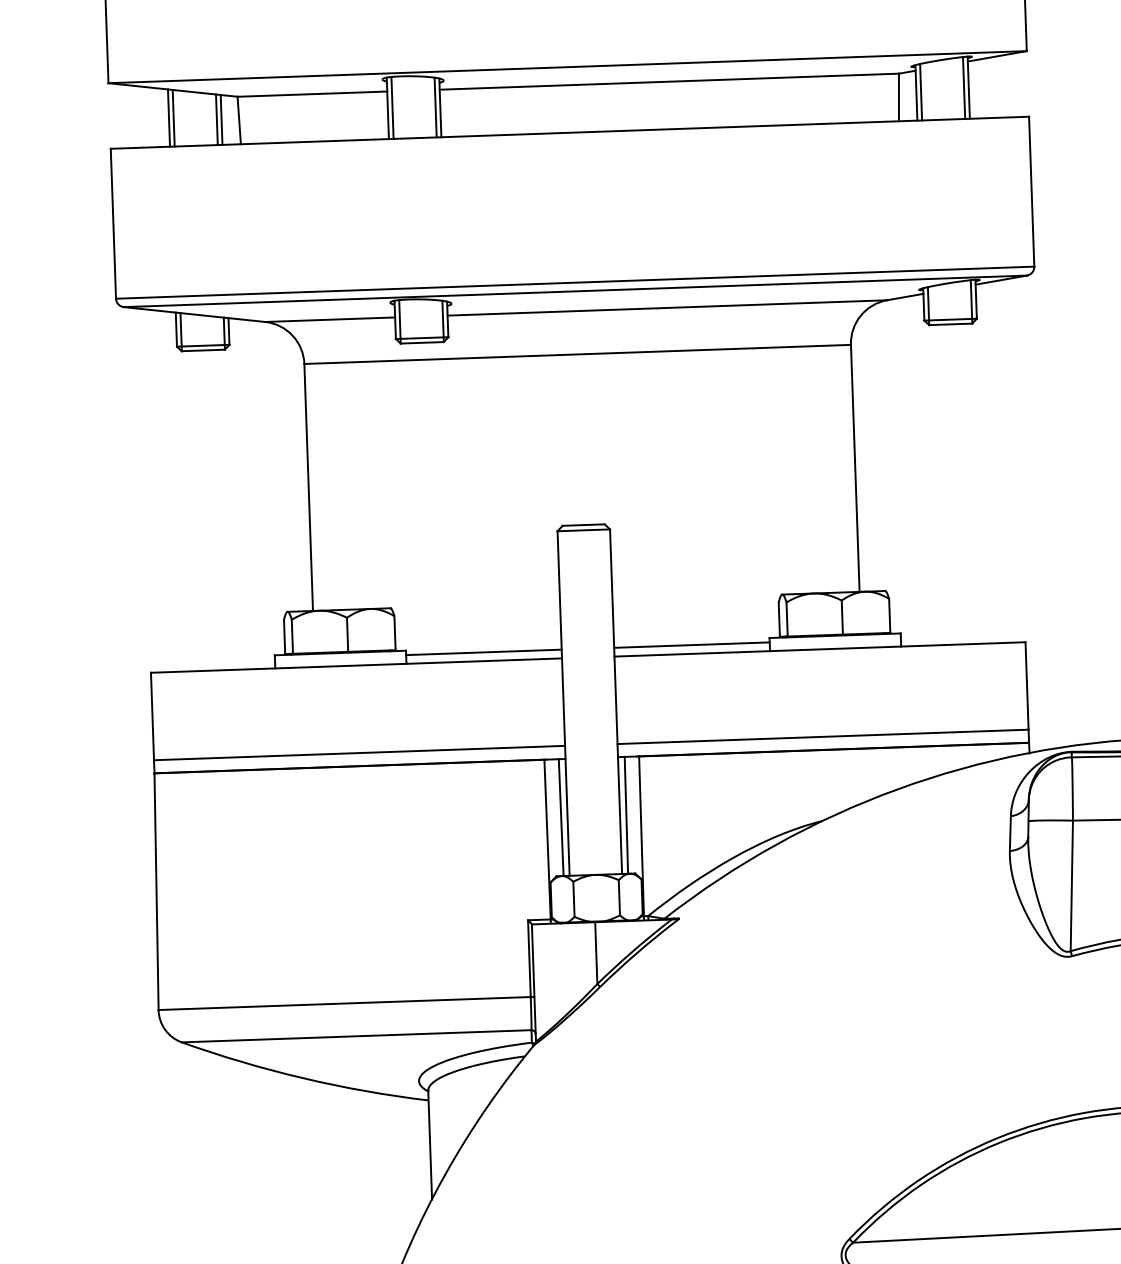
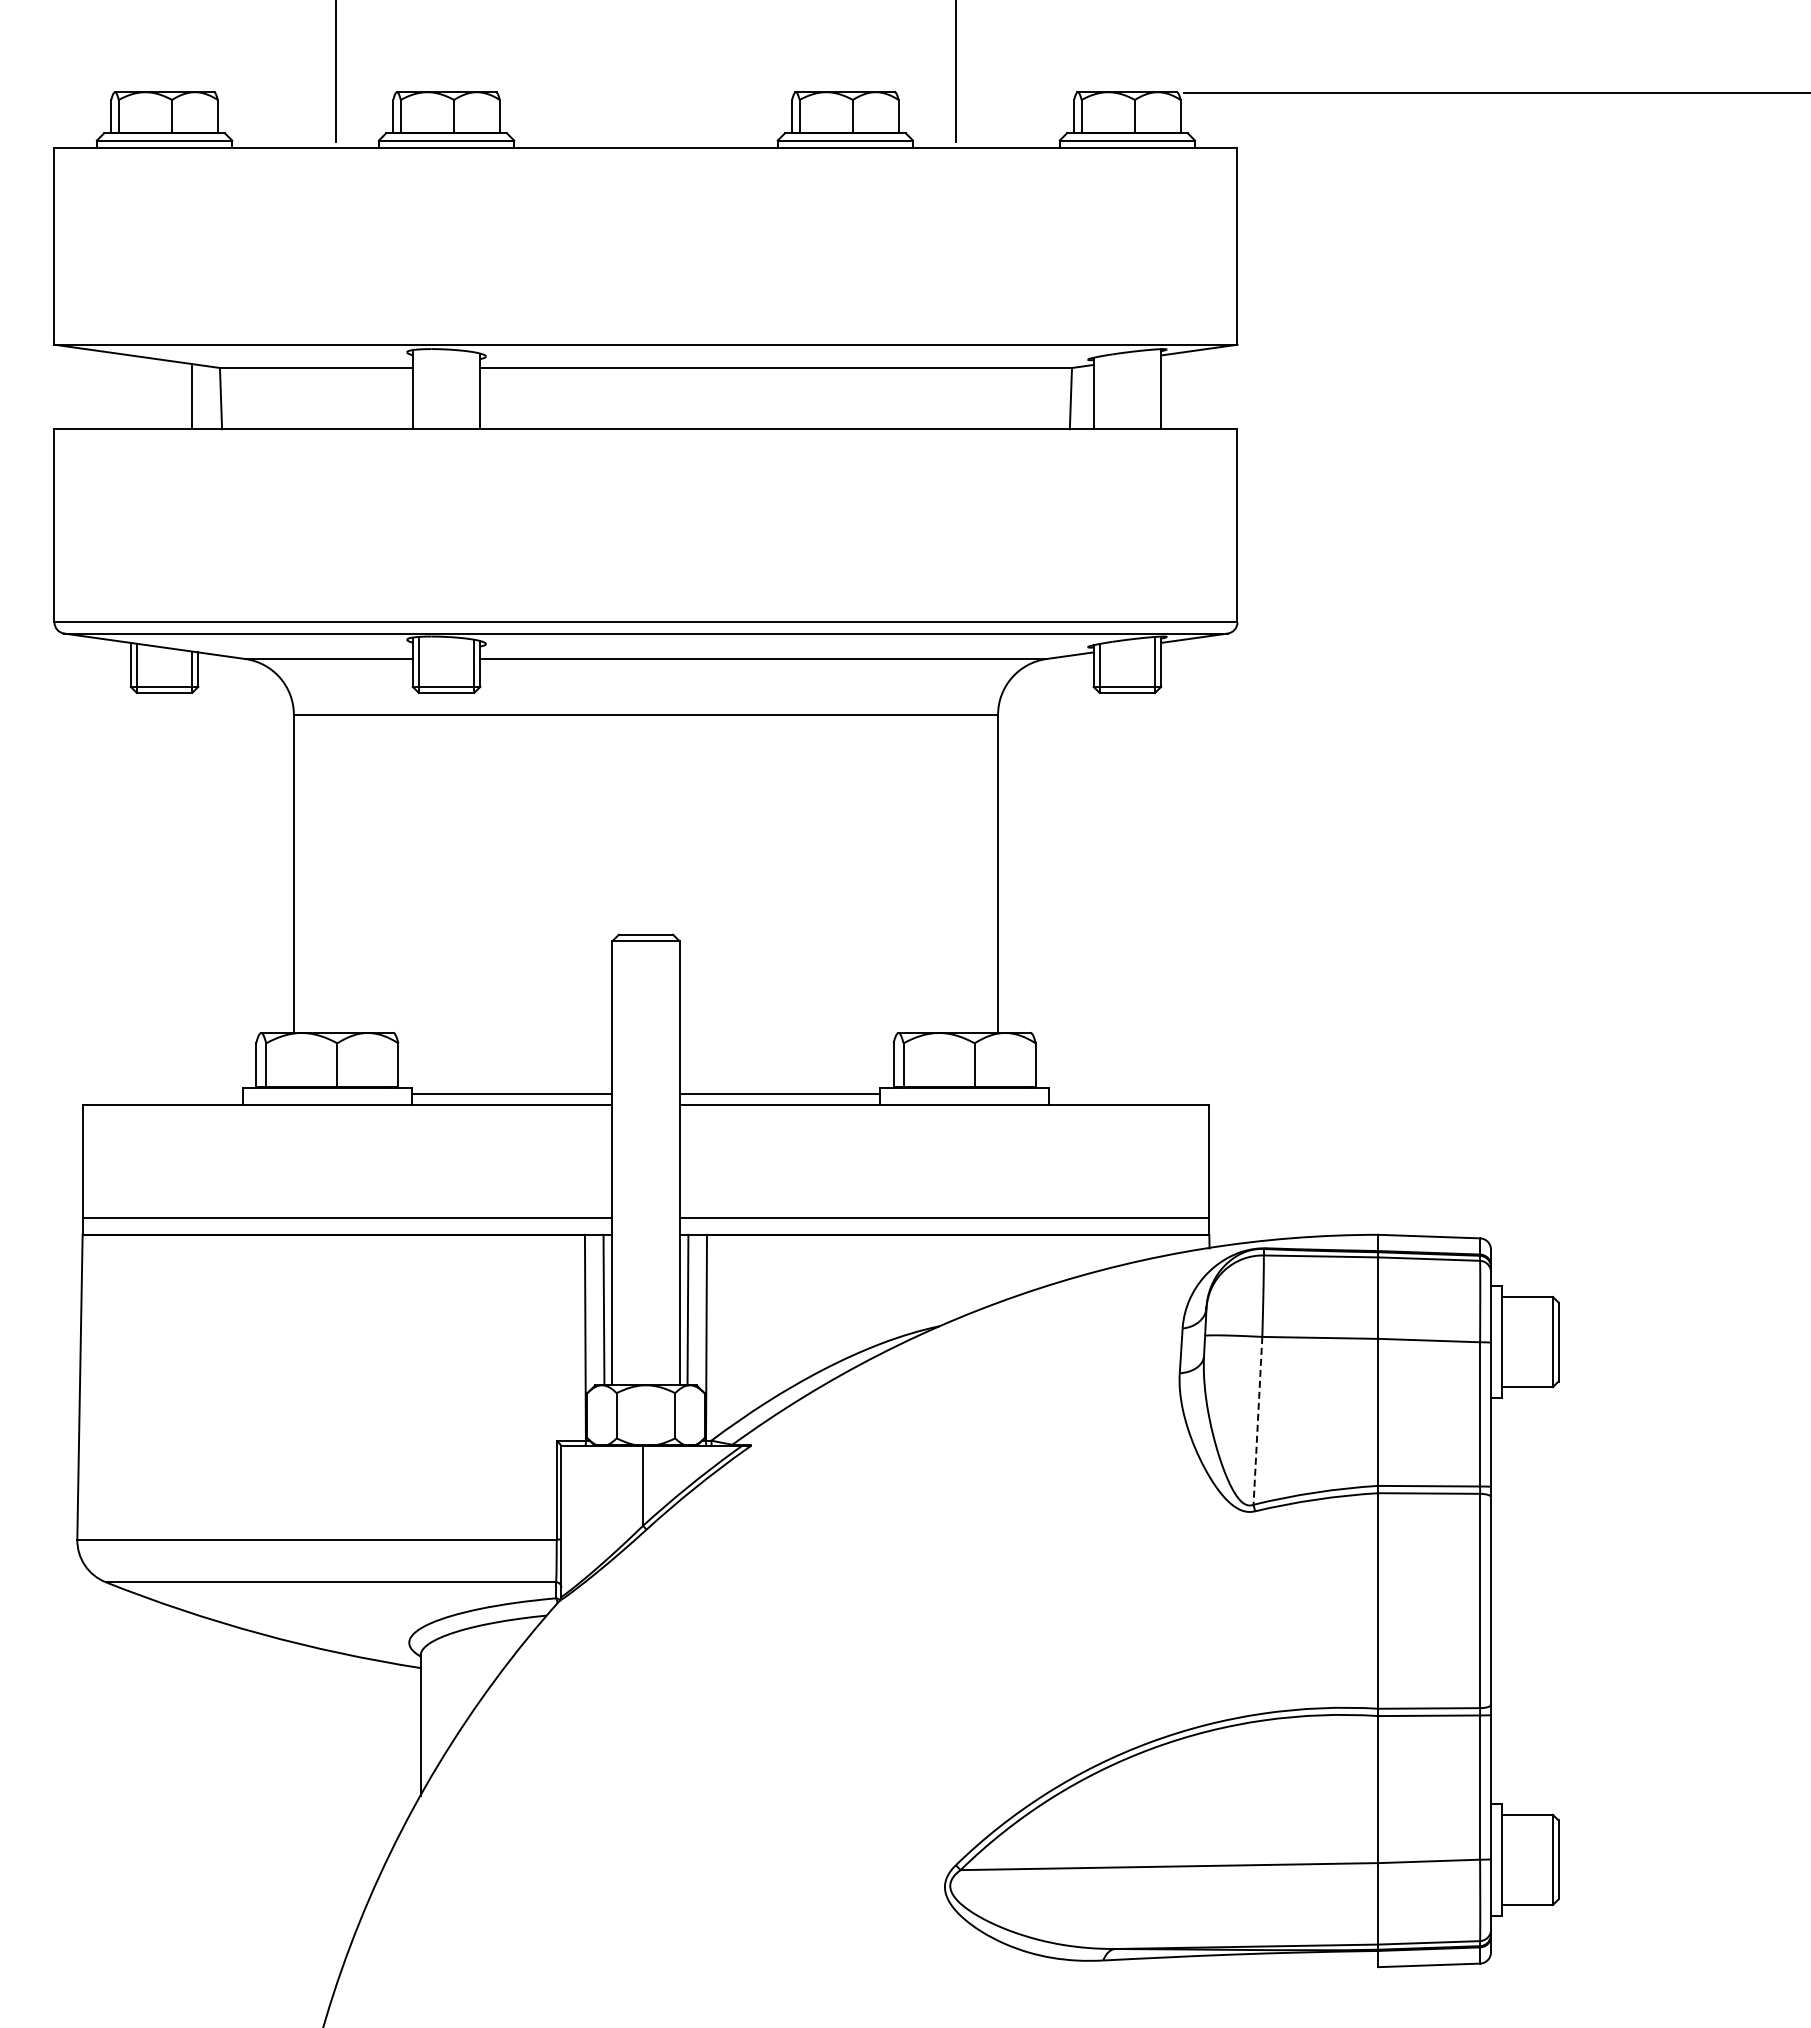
line: (964, 88) -> (1155, 389), removed
line: (920, 91) -> (1099, 392), removed
line: (435, 107) -> (474, 390), removed
line: (392, 108) -> (418, 389), removed
line: (168, 118) -> (130, 392), removed
line: (173, 118) -> (136, 392), removed
line: (221, 119) -> (198, 396), removed
line: (1071, 886) -> (1257, 1421), solid -> dashed

